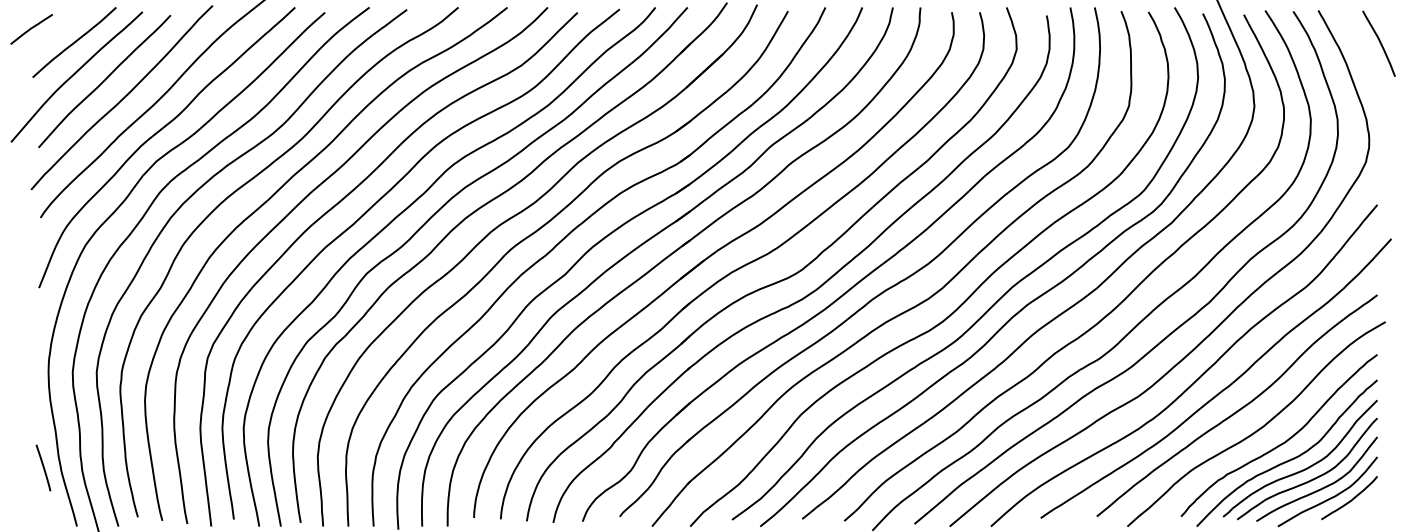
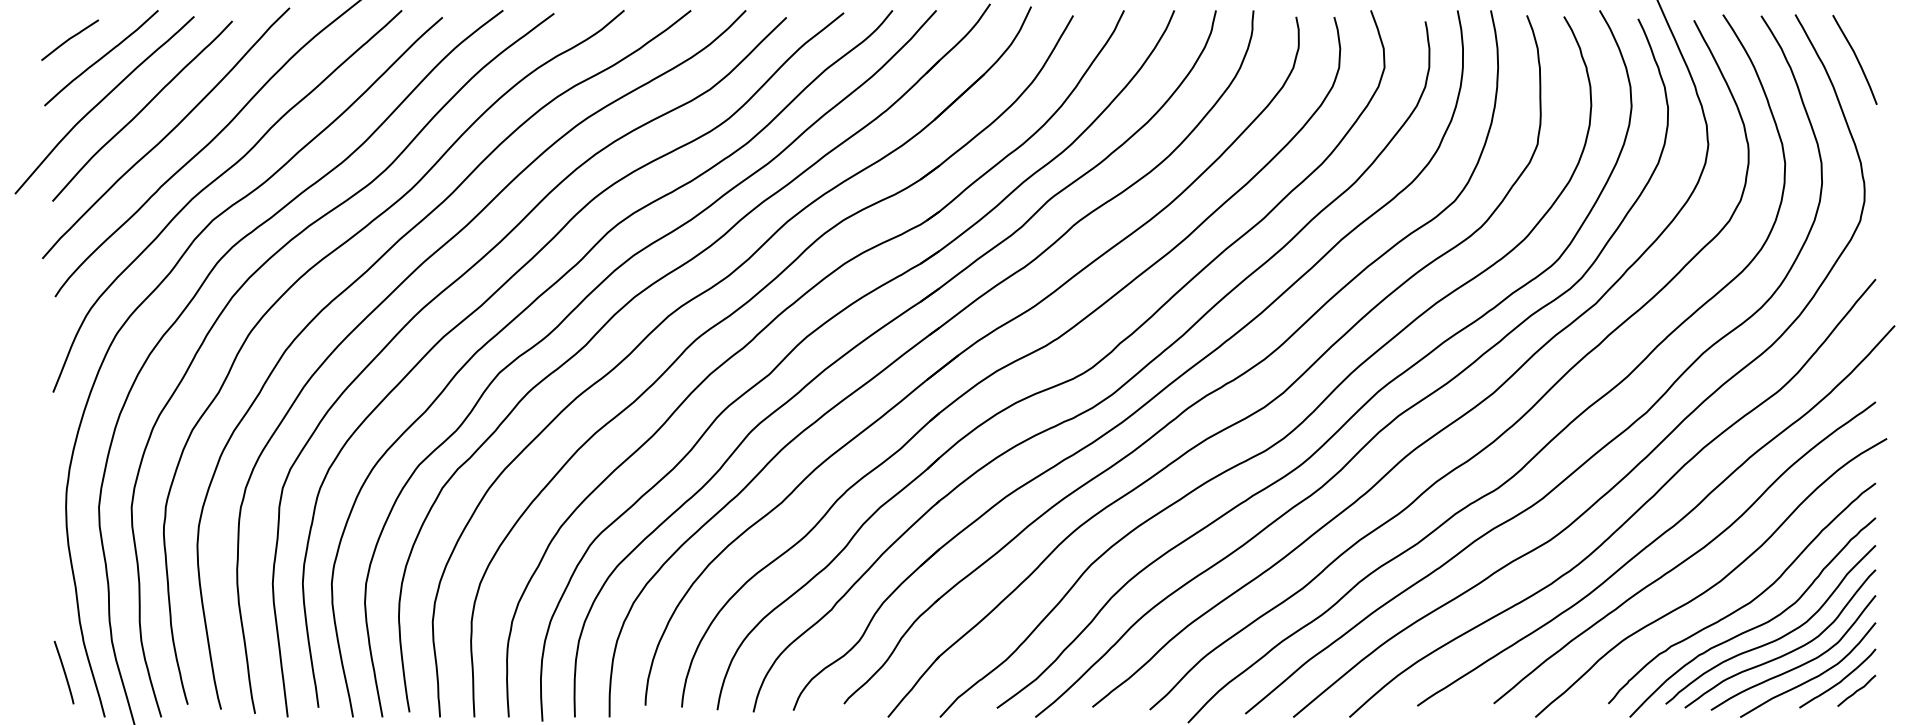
curve: (31, 28) -> (70, 39), moved
curve: (1380, 43) -> (1856, 59), moved
line: (42, 467) -> (63, 672), moved
curve: (1363, 506) -> (1856, 690), added

